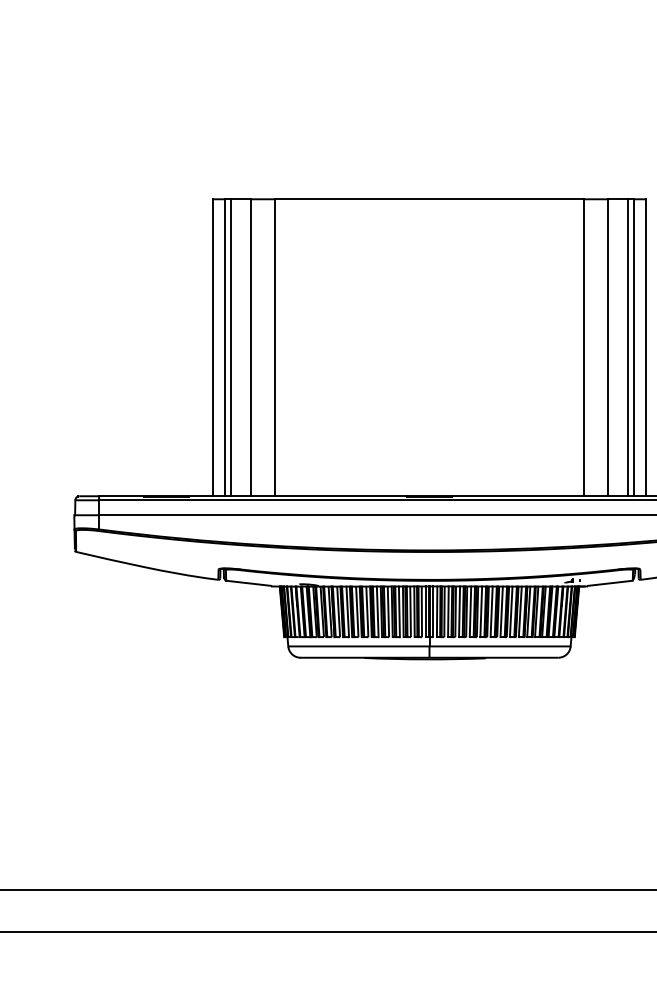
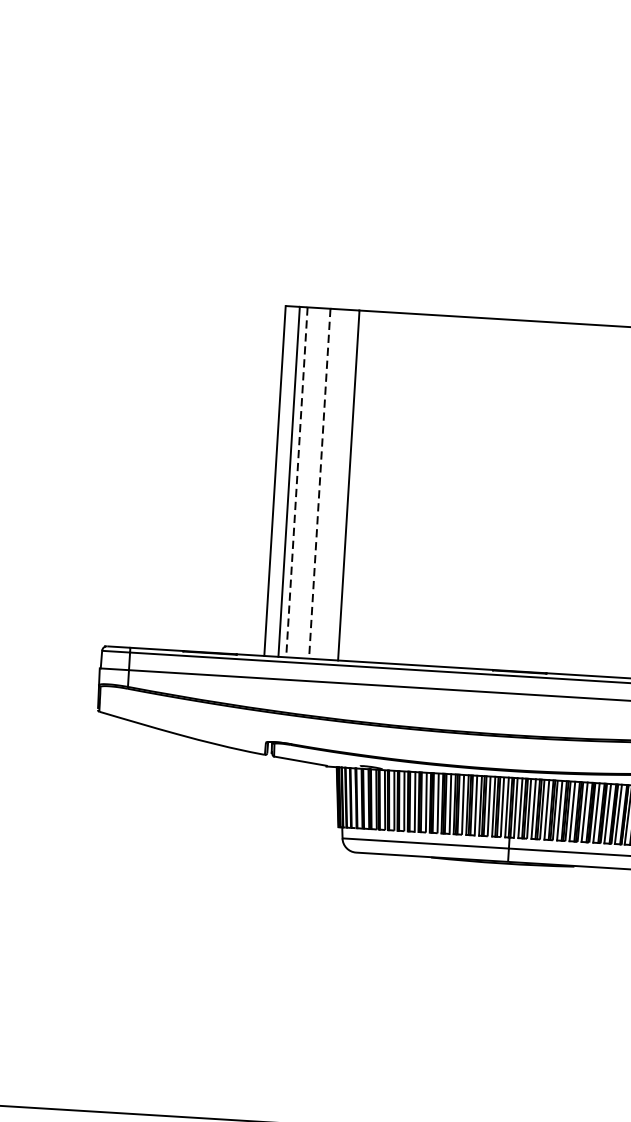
line: (231, 348) -> (297, 483), solid -> dashed
line: (250, 348) -> (319, 484), solid -> dashed

